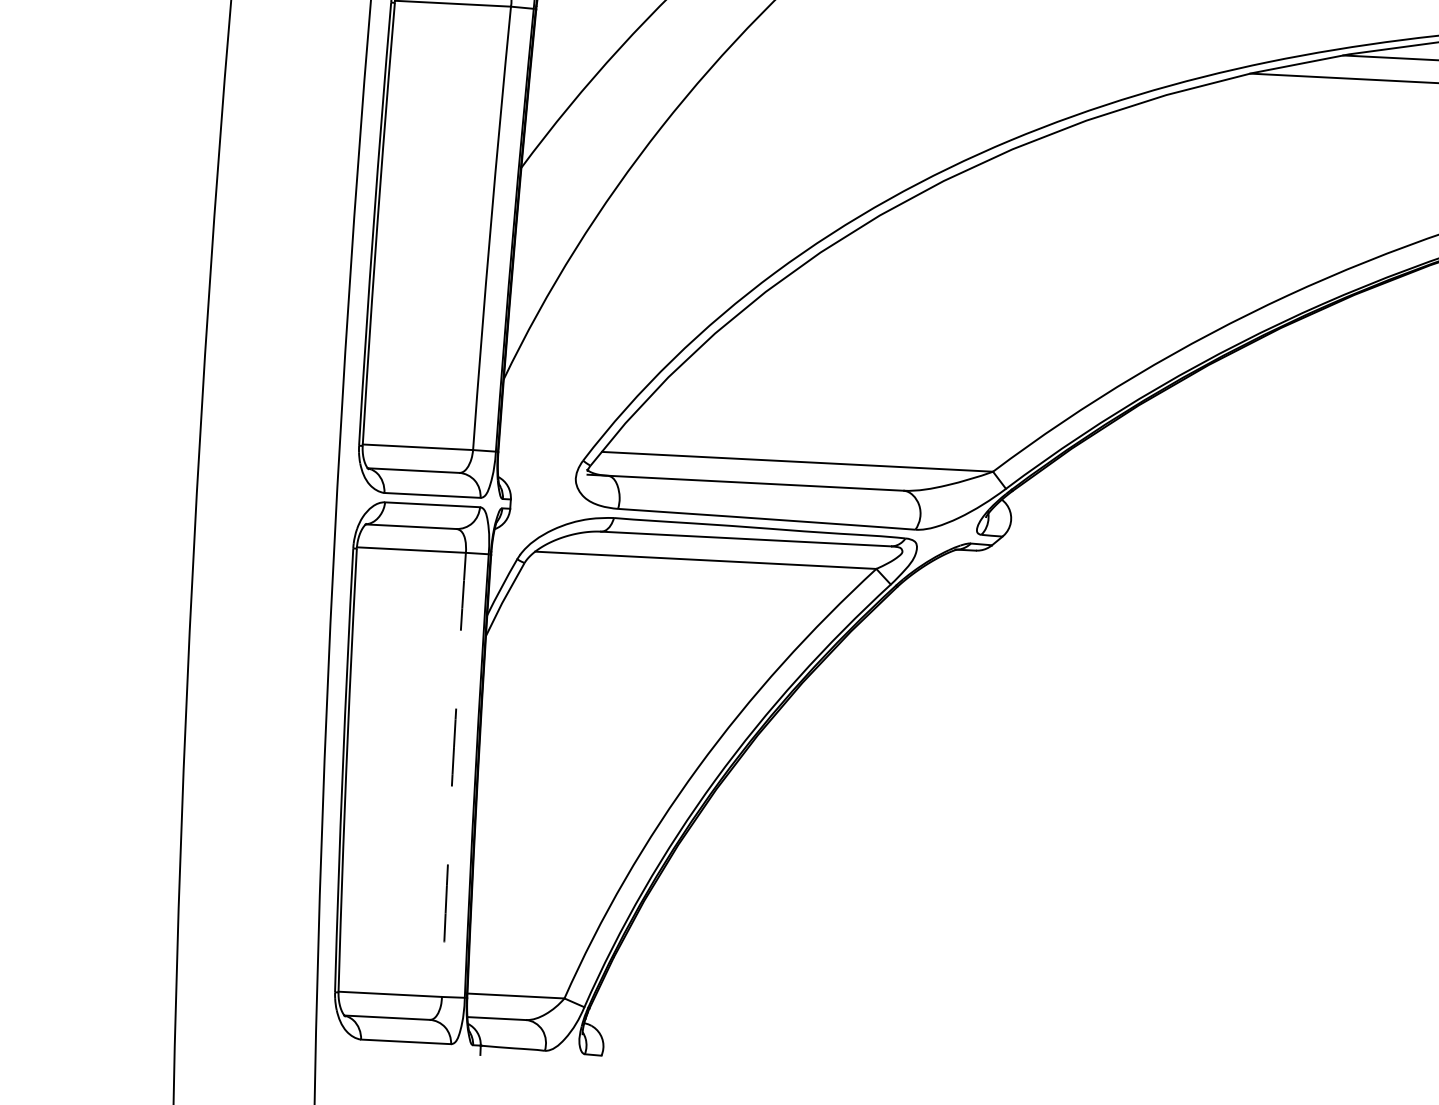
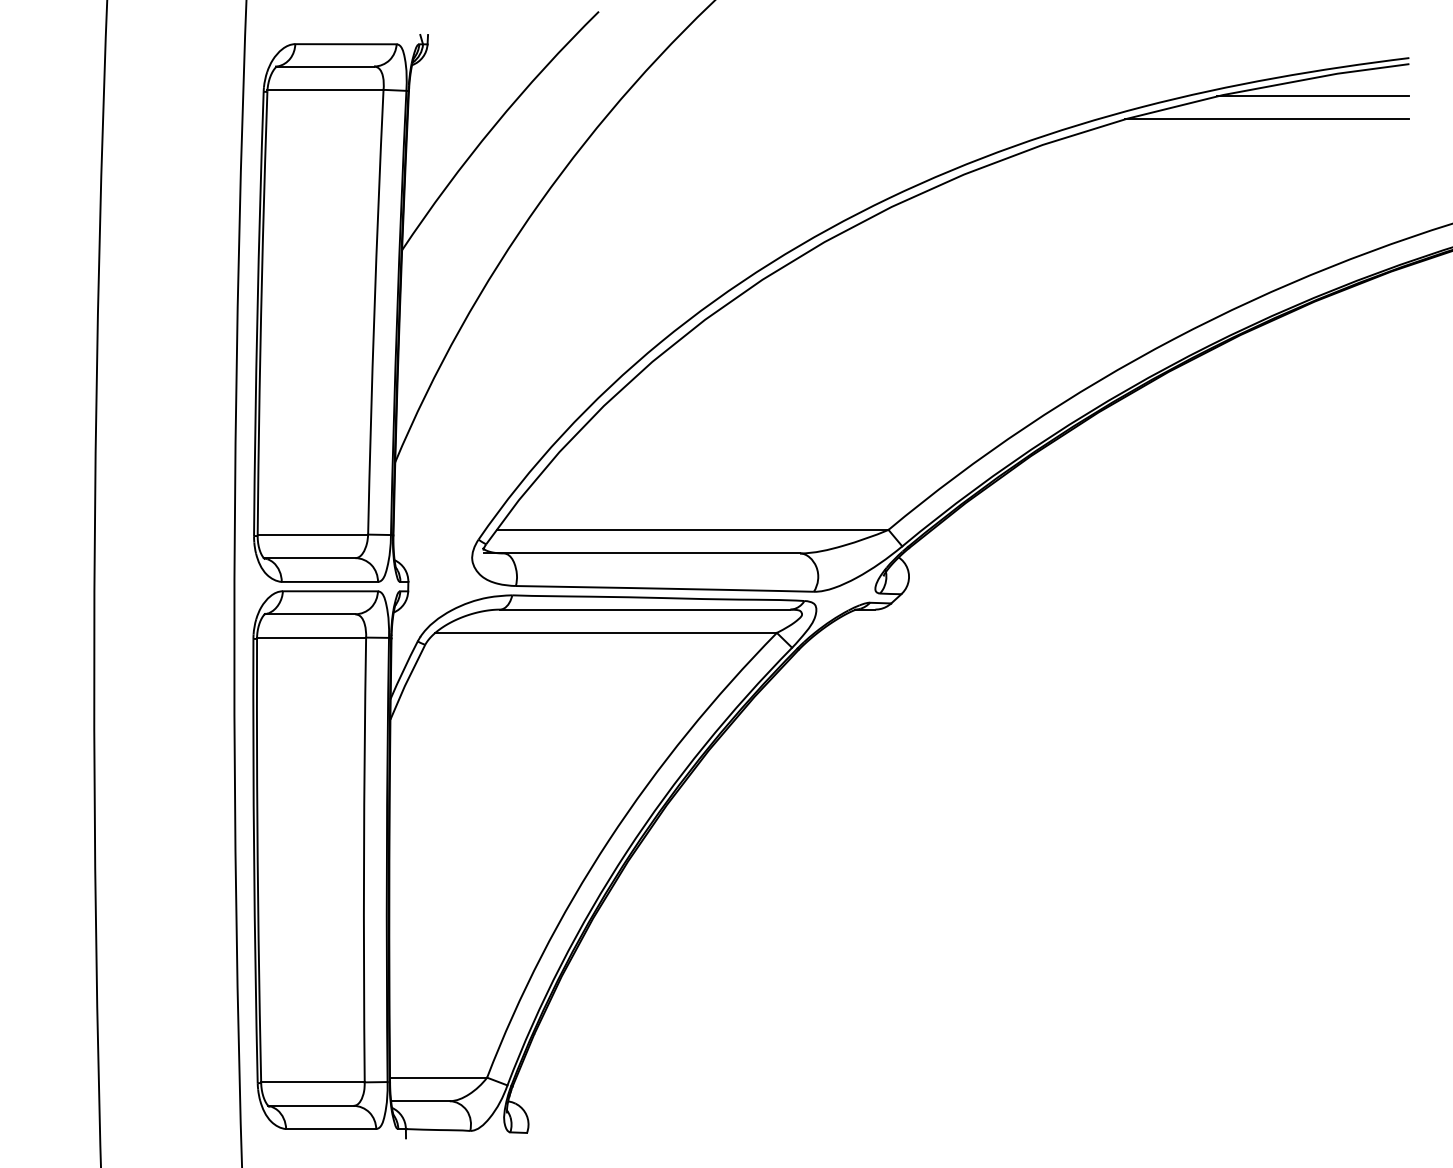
arc: (453, 774) -> (364, 859), dashed -> solid

